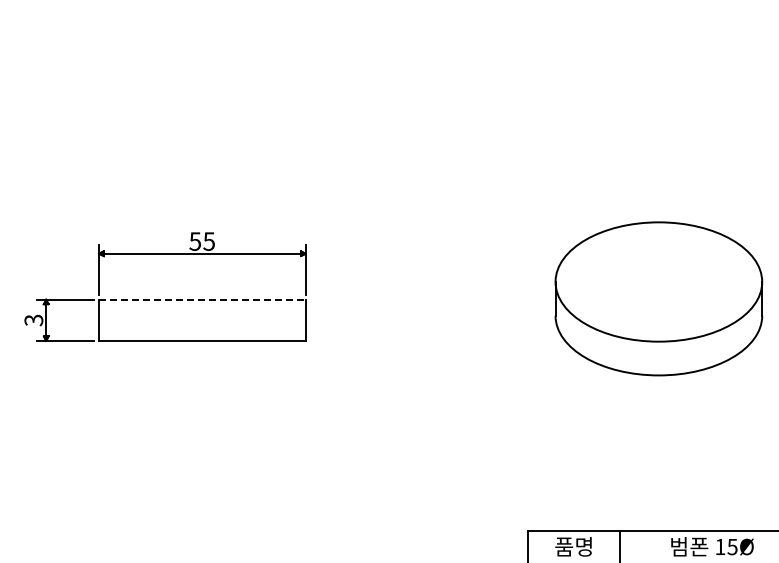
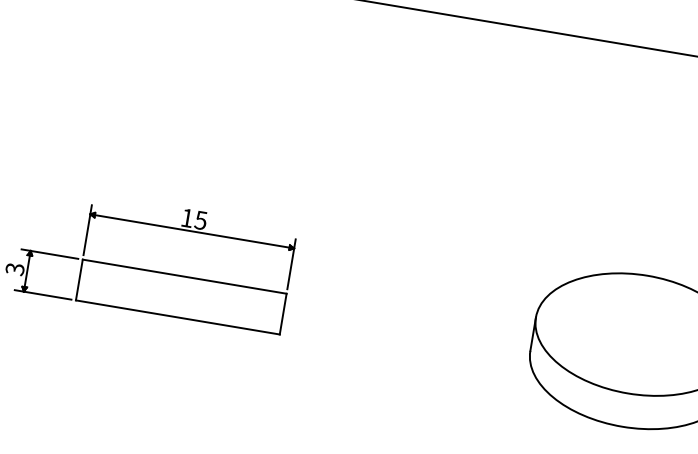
text: (194, 241) -> (186, 218), 55 -> 15
line: (202, 299) -> (184, 276), dashed -> solid

